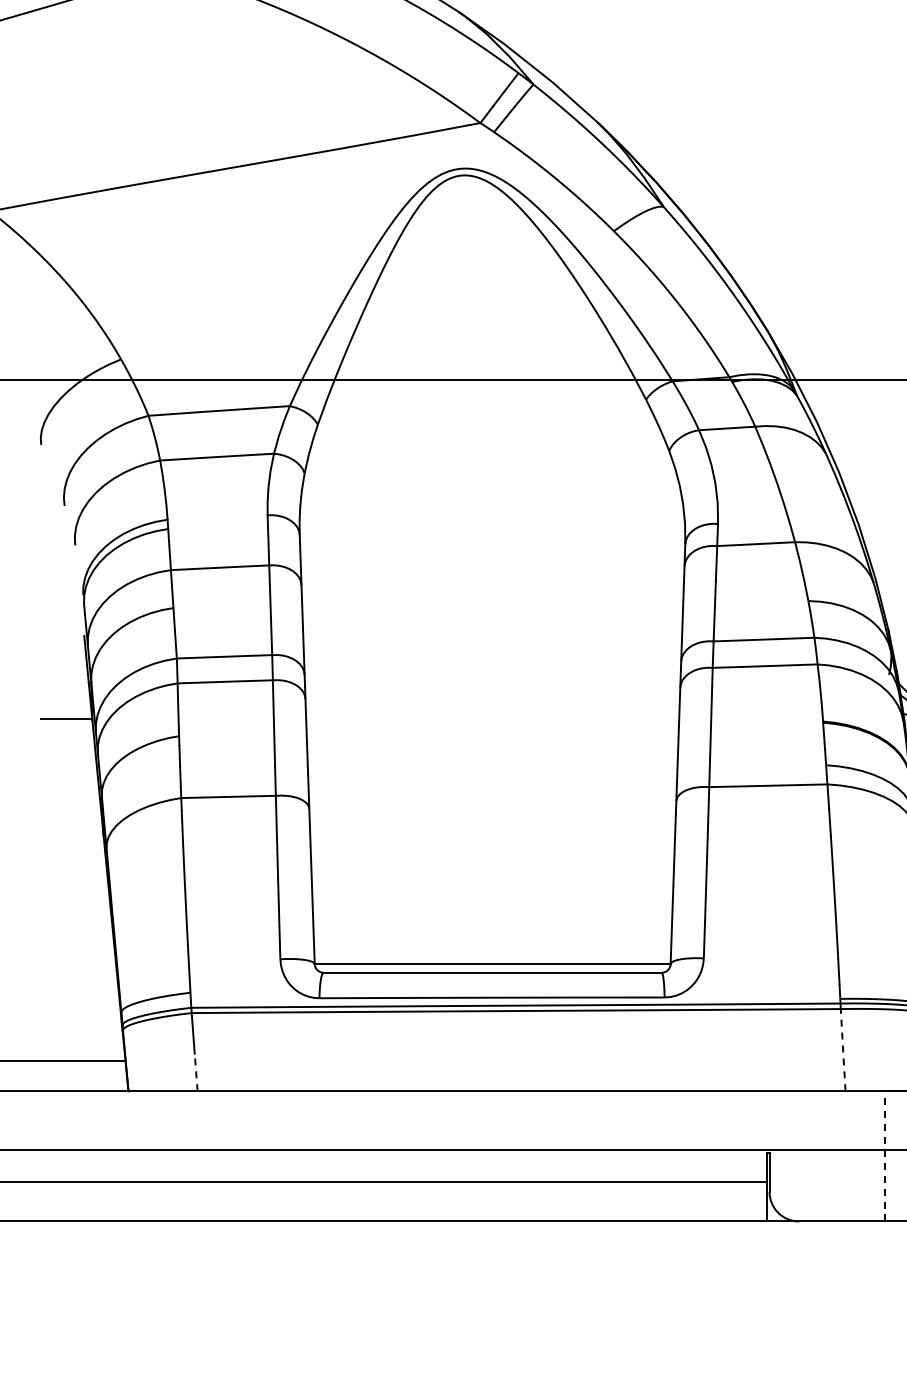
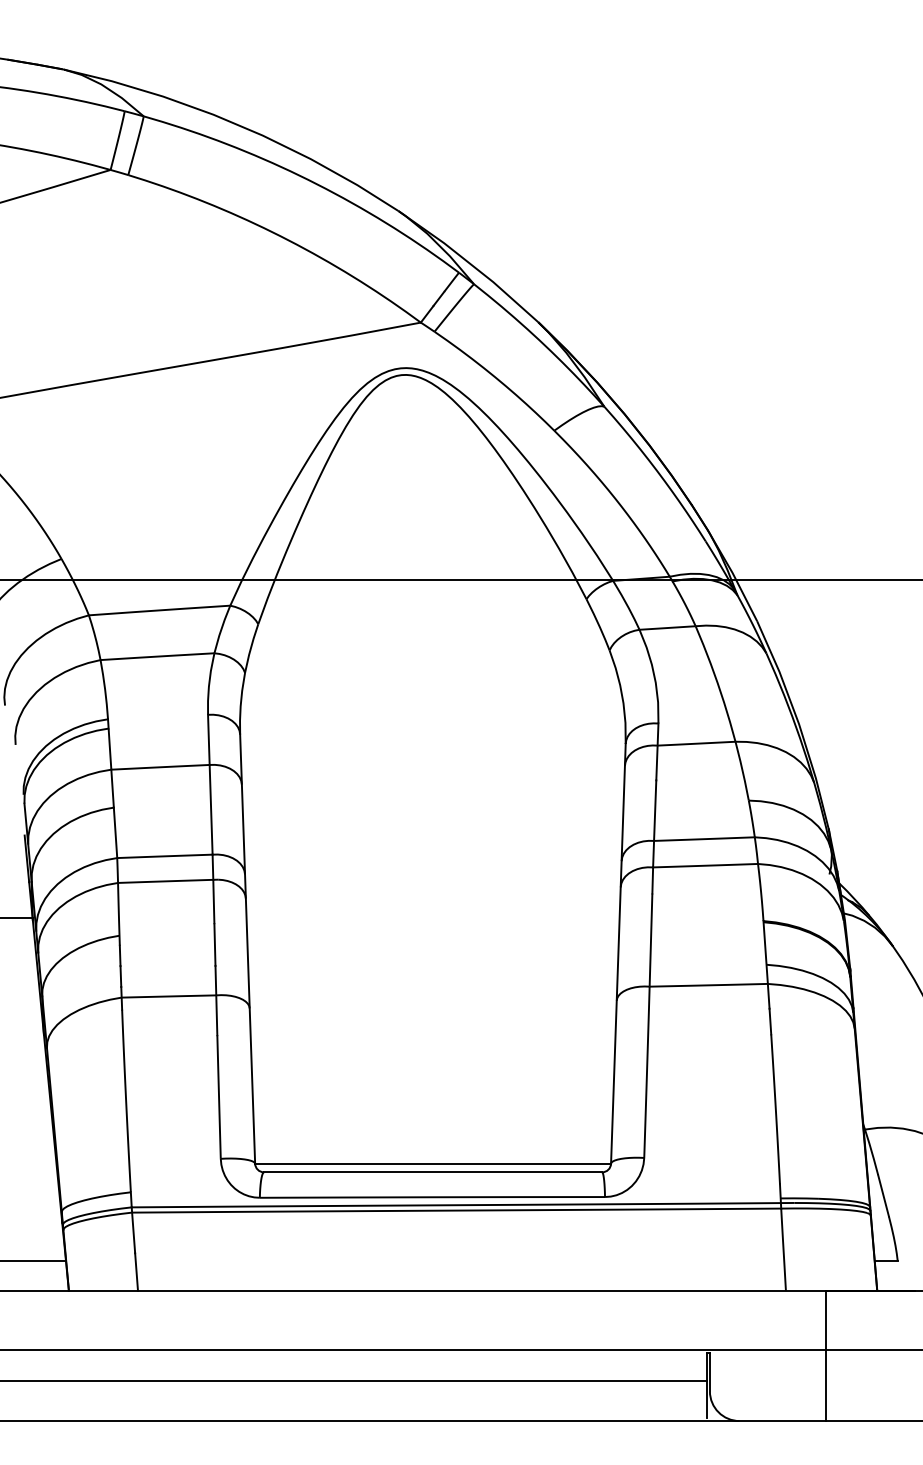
line: (843, 1050) -> (783, 1250), dashed -> solid
line: (196, 1071) -> (136, 1271), dashed -> solid
line: (885, 1155) -> (825, 1355), dashed -> solid

